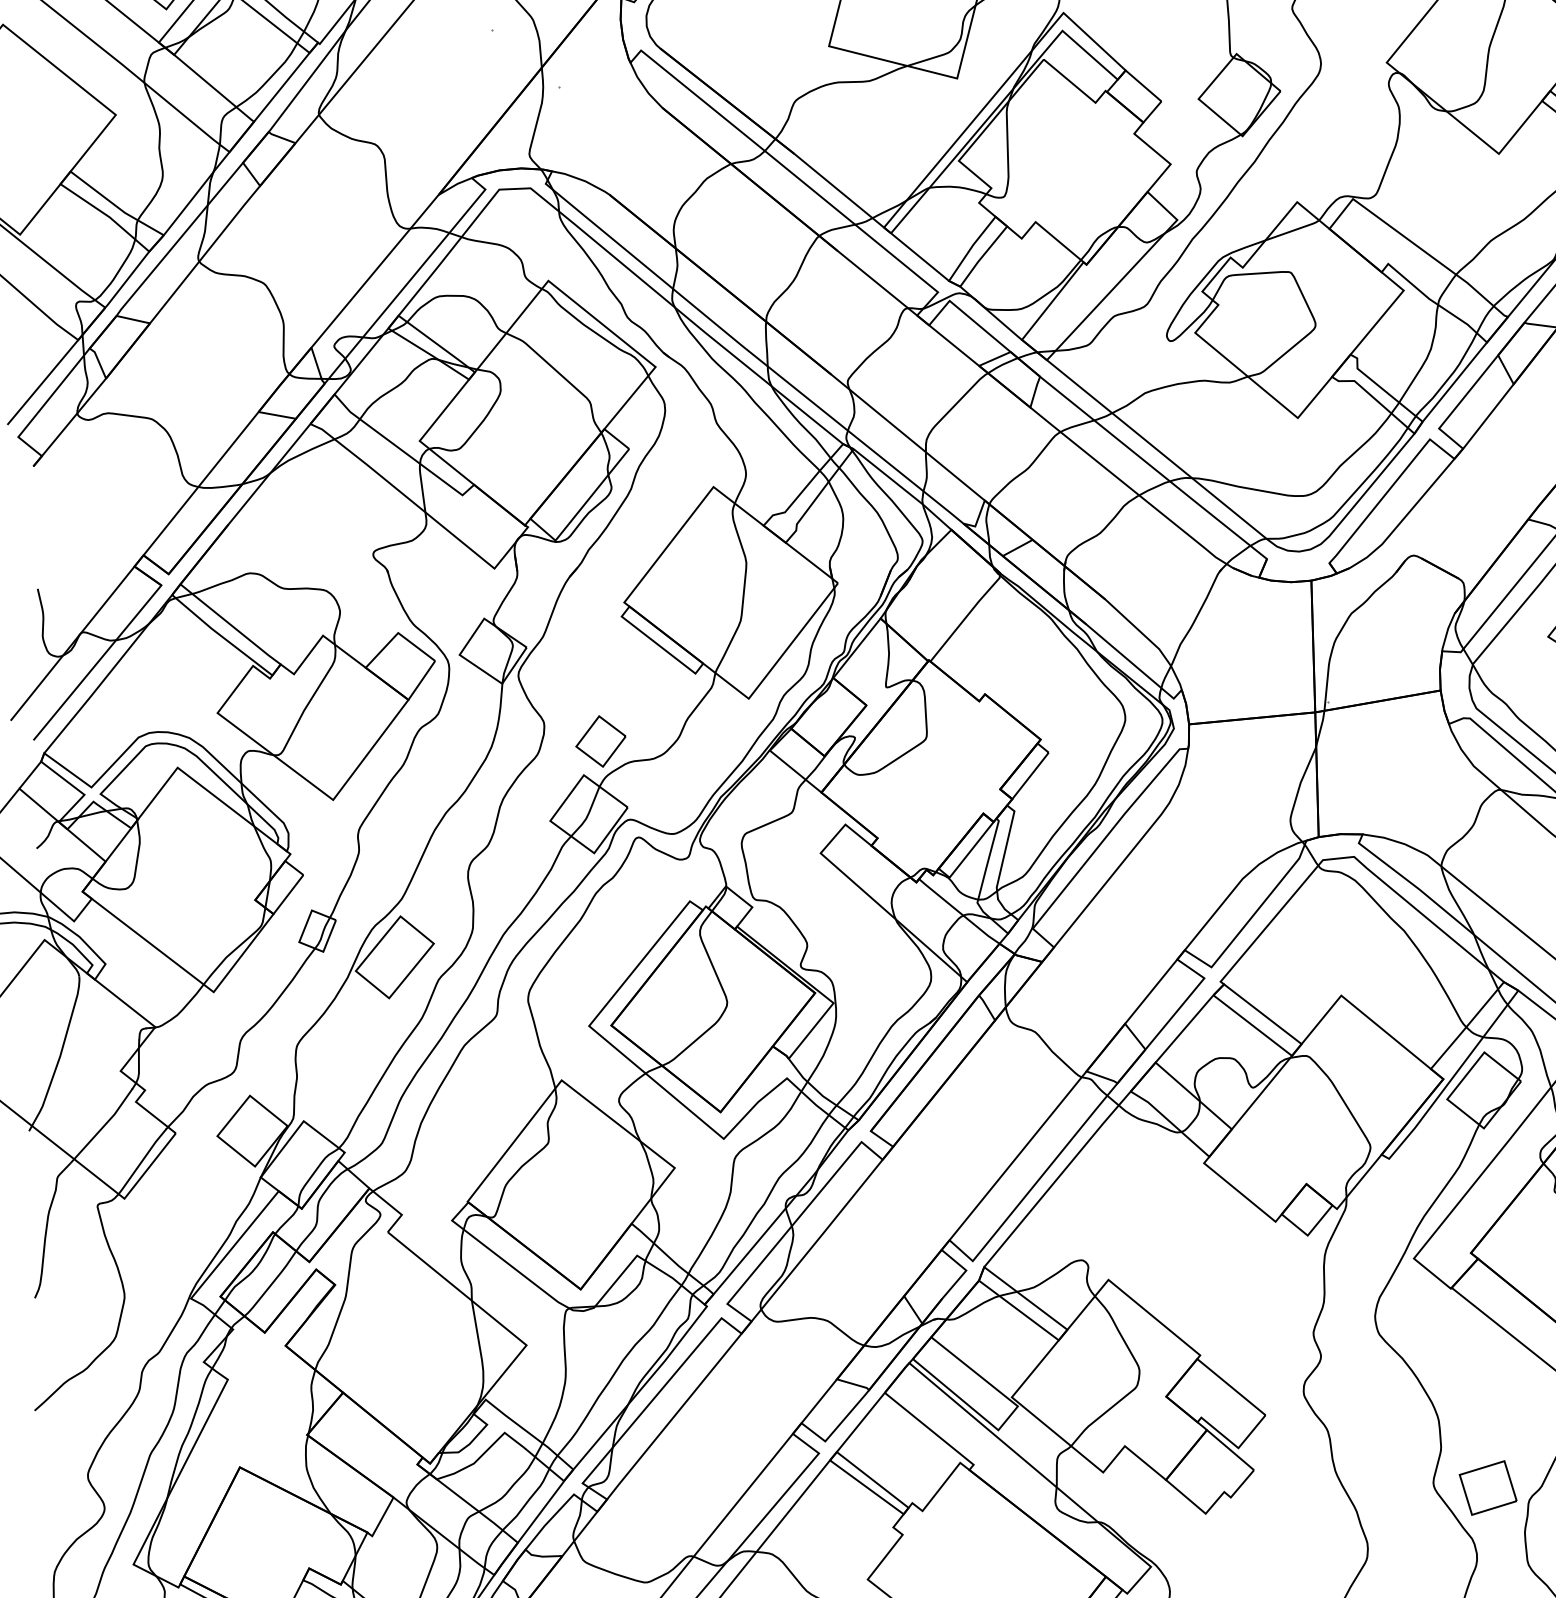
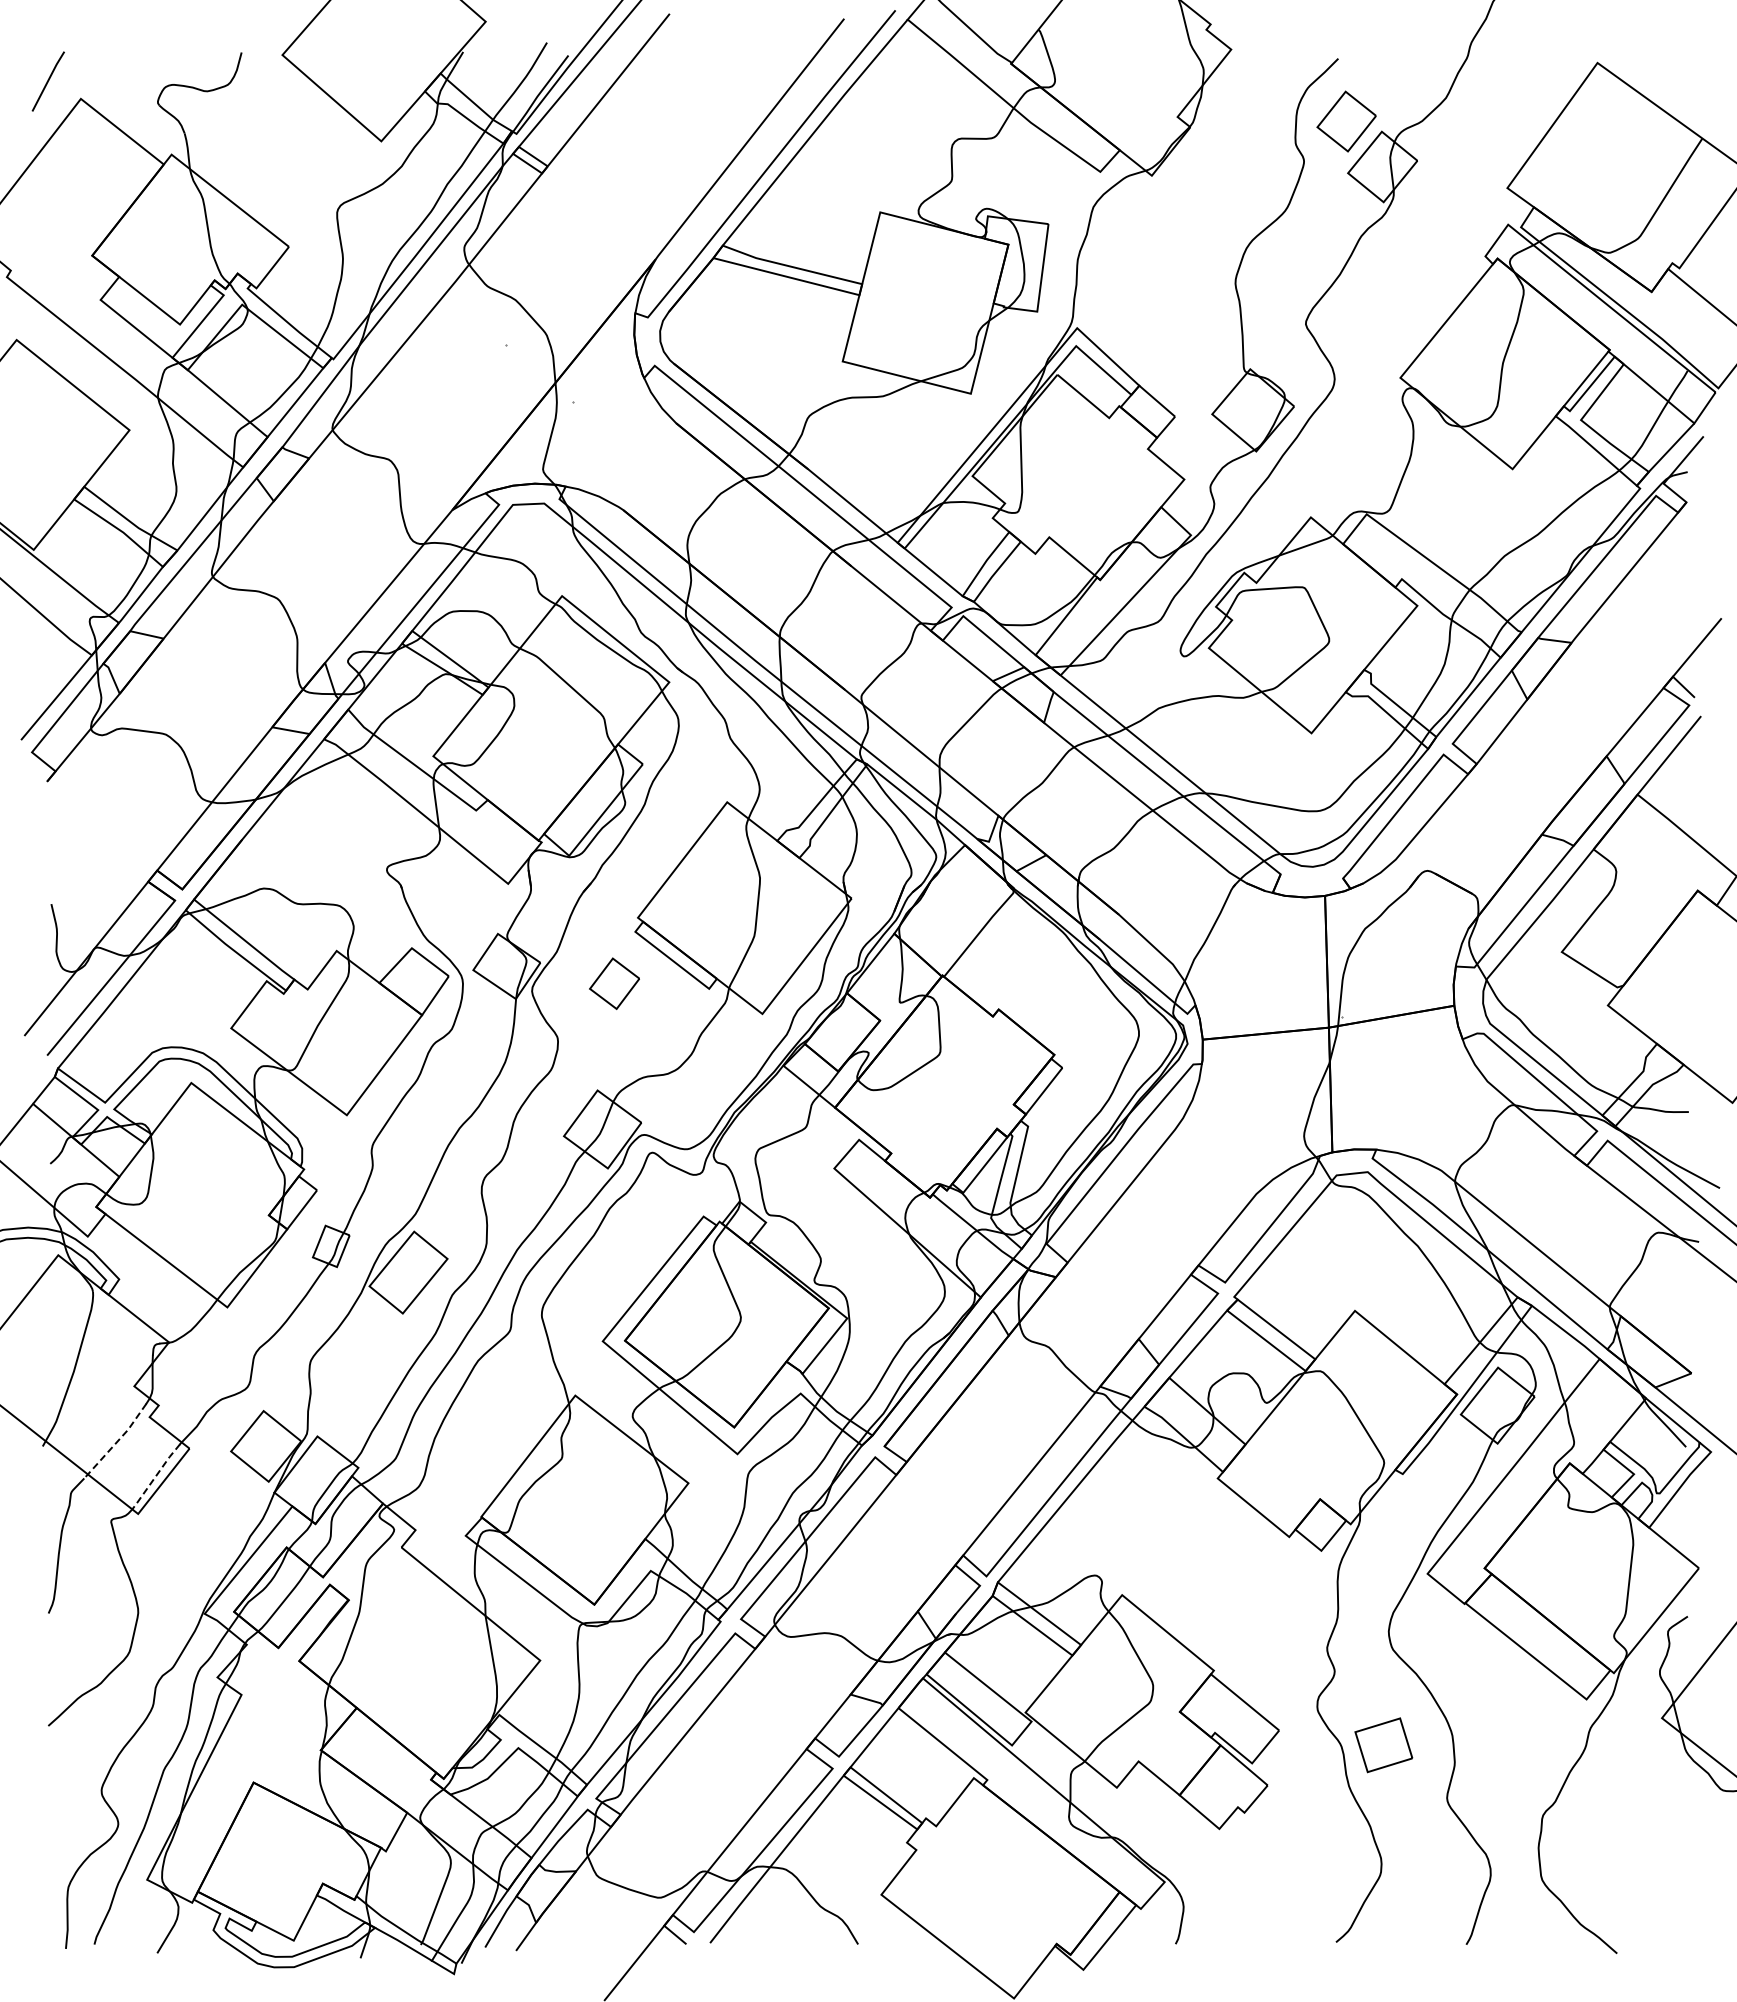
part: (600, 741) -> (614, 983), moved
line: (102, 1127) -> (116, 1442), solid -> dashed
line: (141, 1162) -> (155, 1477), solid -> dashed
part: (1487, 1488) -> (1383, 1745), moved

